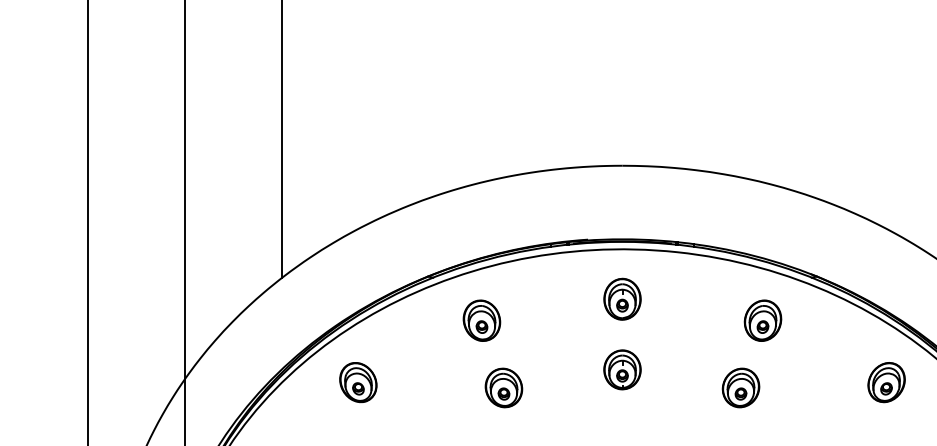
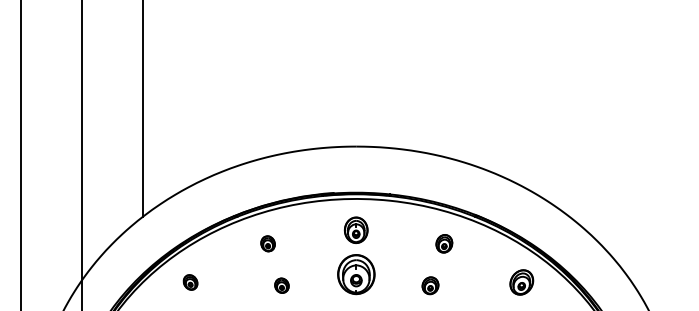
part: (480, 320) -> (267, 243), size x0.6
part: (763, 320) -> (444, 243), size x0.7
part: (621, 369) -> (355, 274), size x1.6
part: (358, 382) -> (190, 282), size x0.6
part: (503, 387) -> (281, 285), size x0.6
part: (740, 387) -> (430, 285), size x0.7

